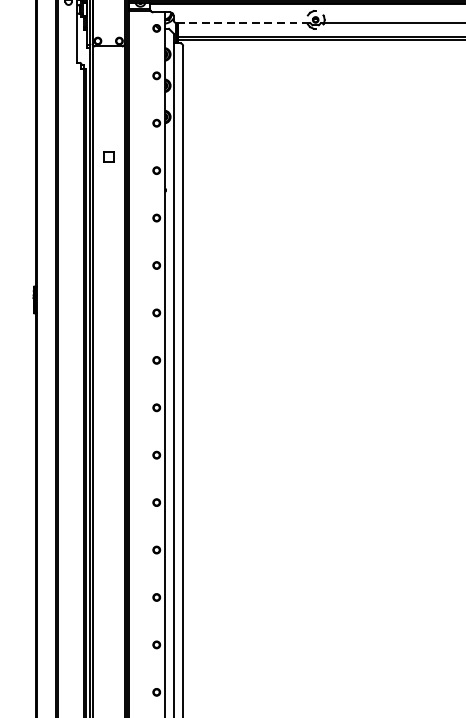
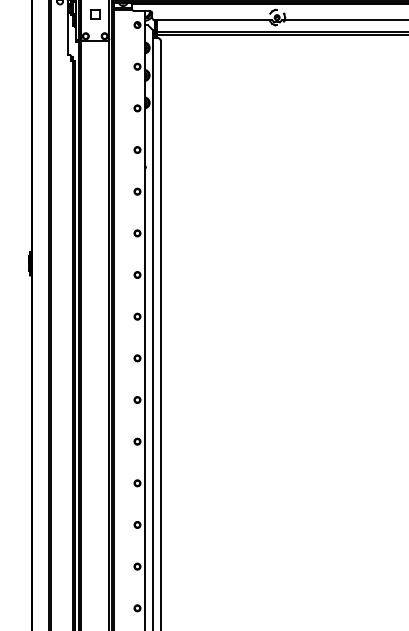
line: (243, 23) -> (213, 20), dashed -> solid
part: (108, 156) -> (95, 14), moved

